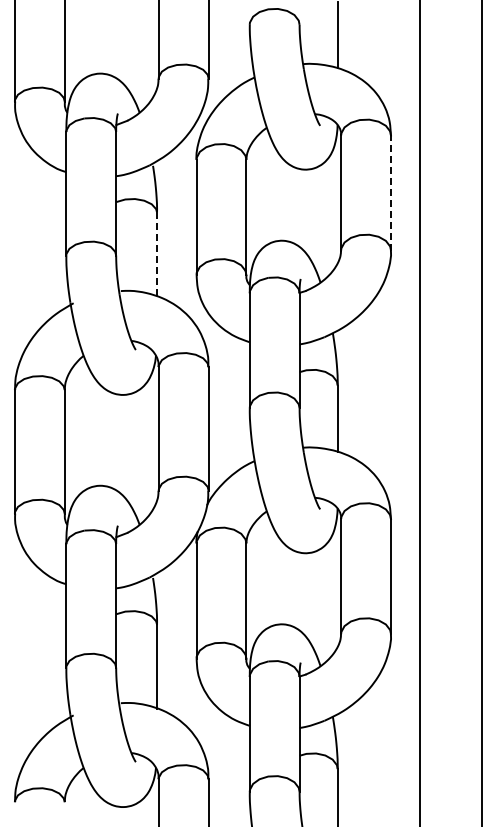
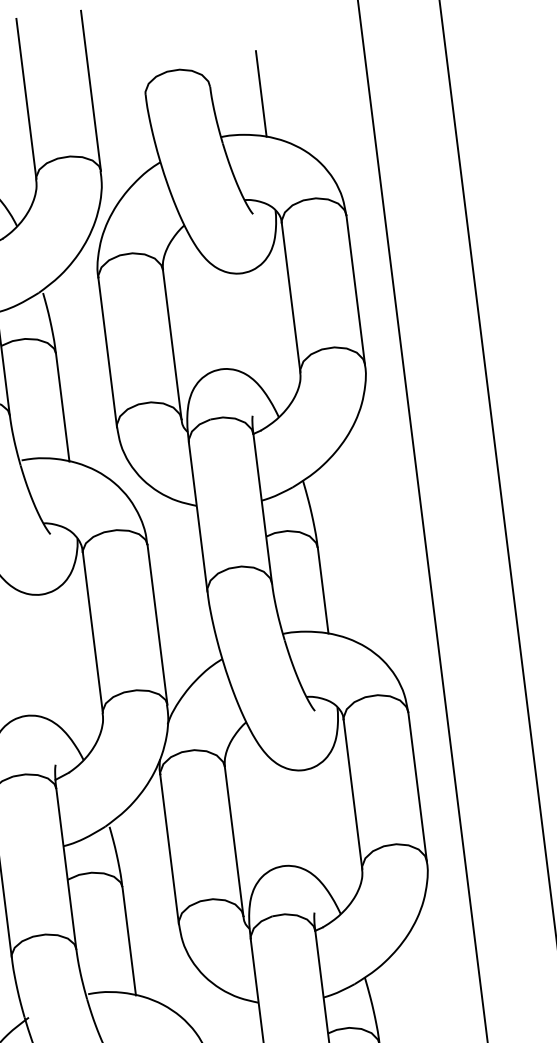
line: (391, 193) -> (356, 290), dashed -> solid
line: (157, 254) -> (63, 407), dashed -> solid

